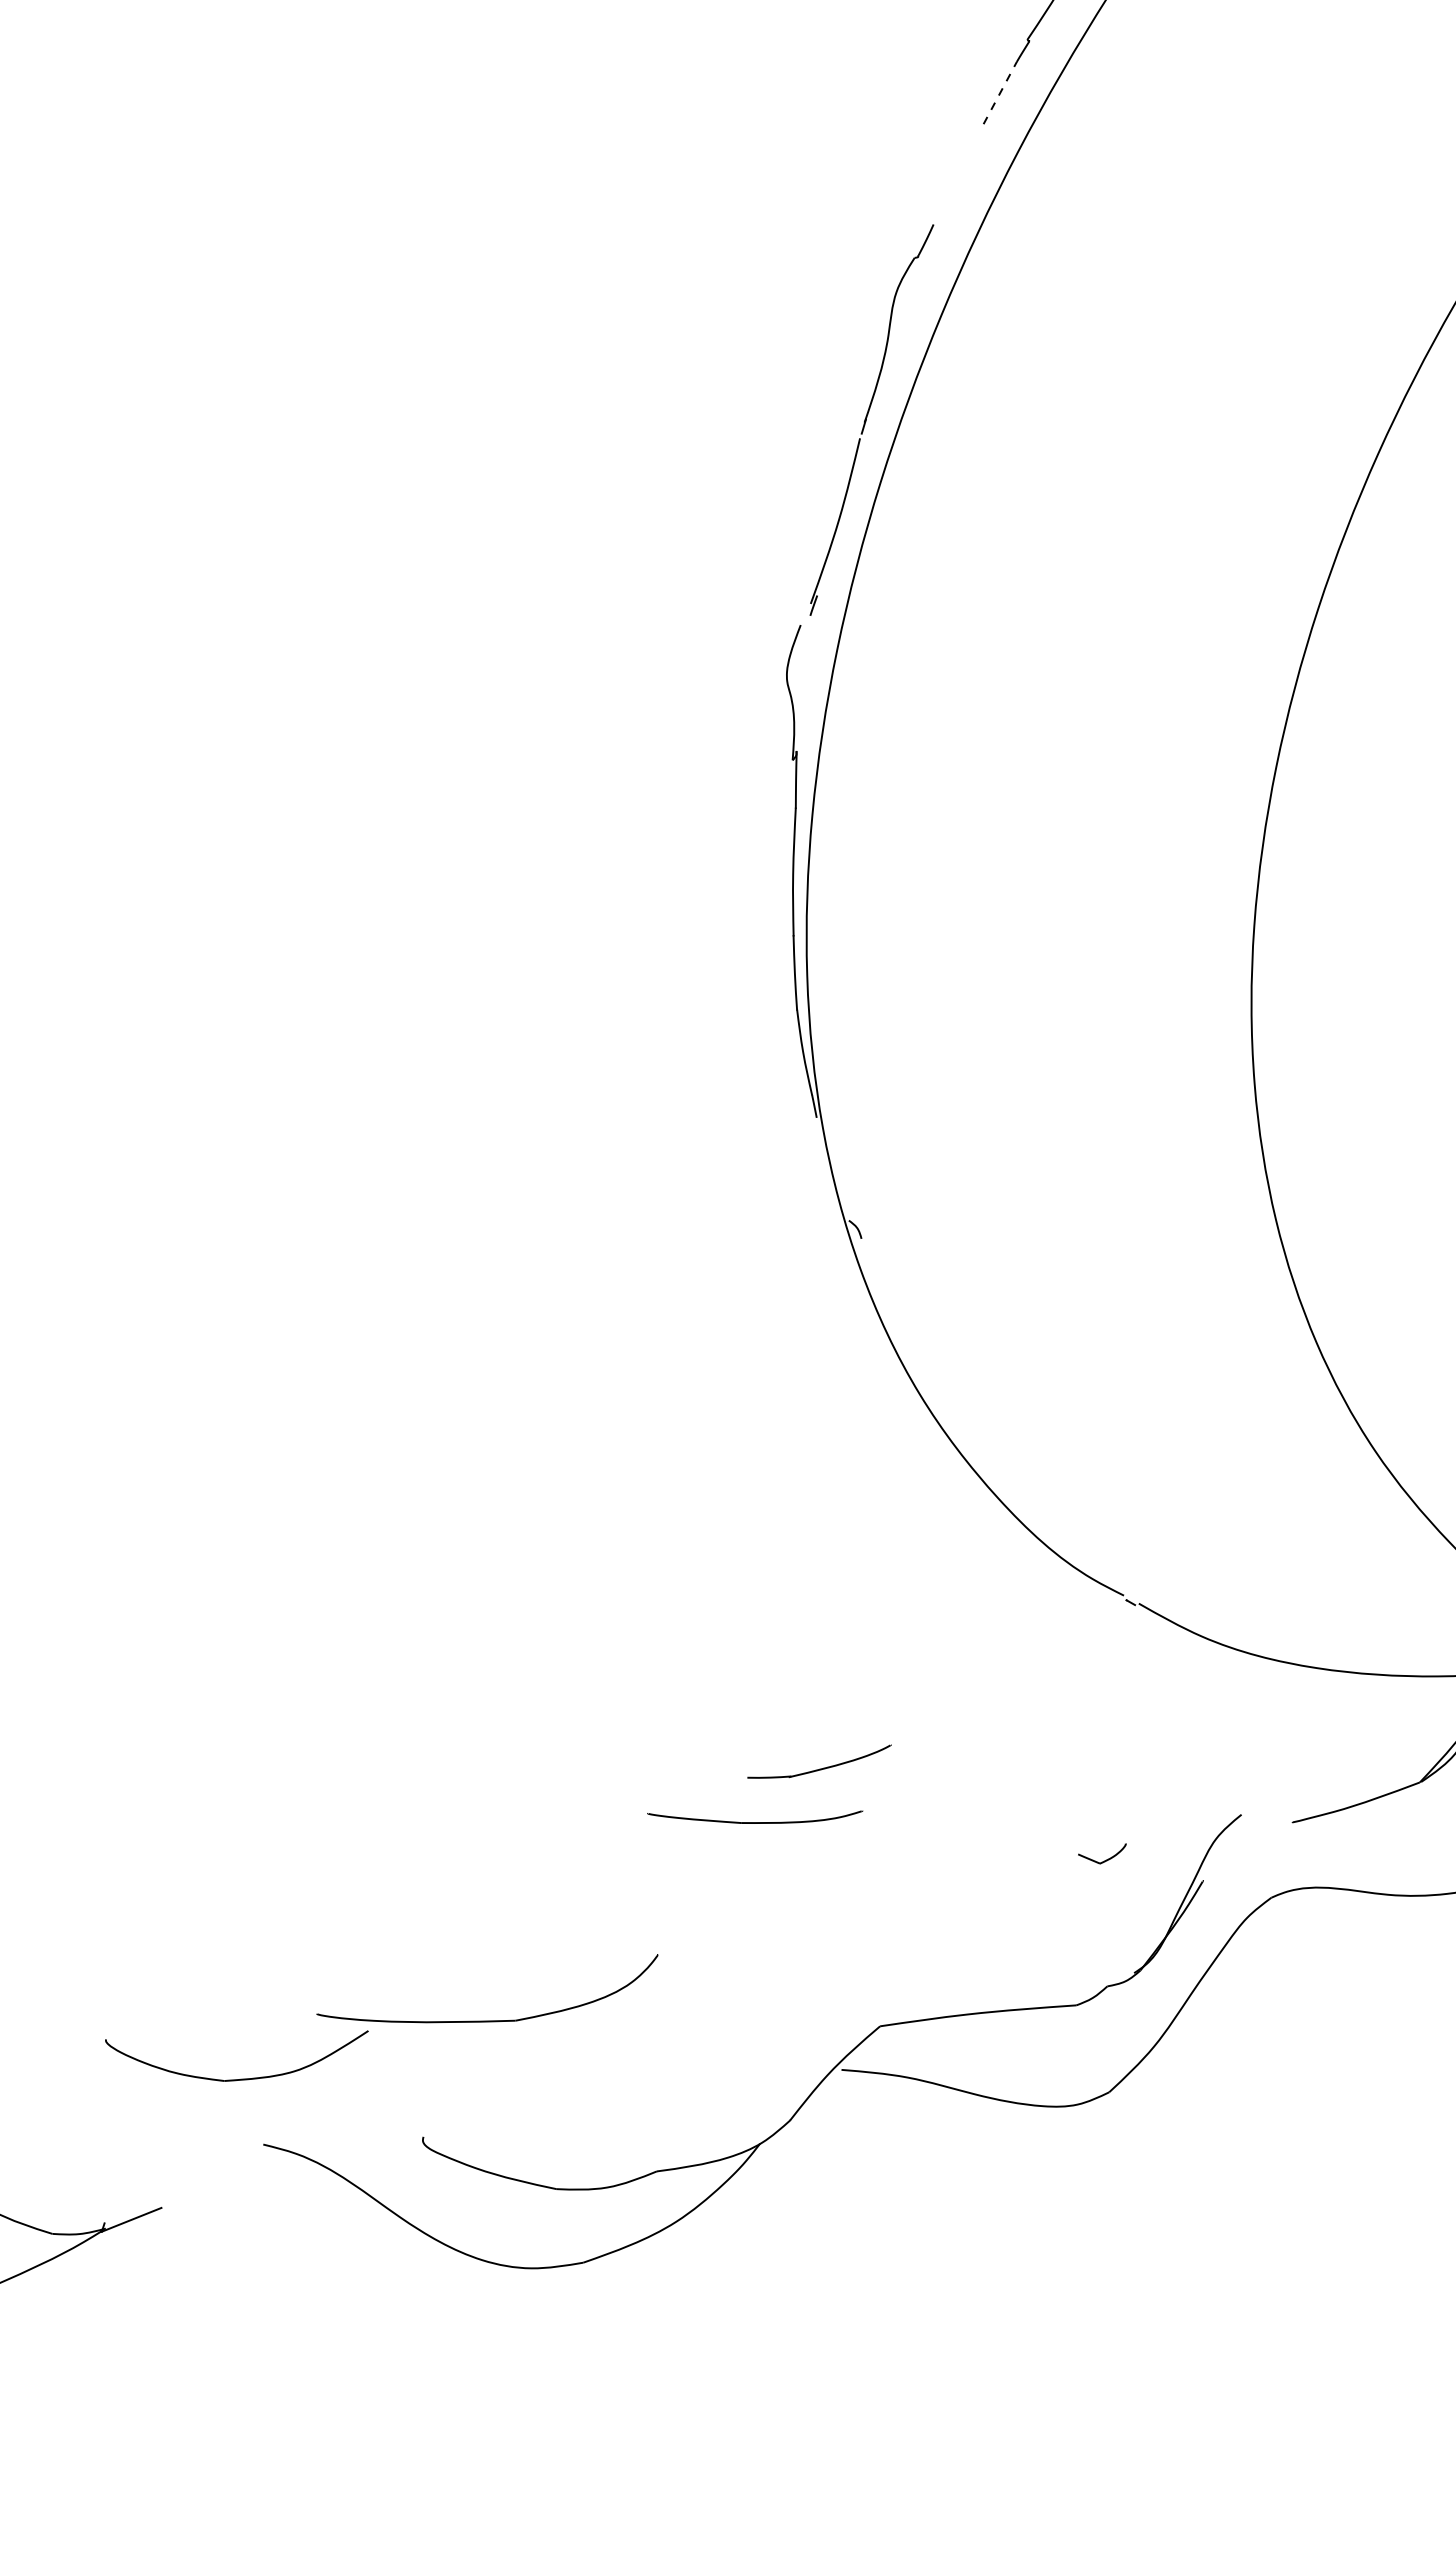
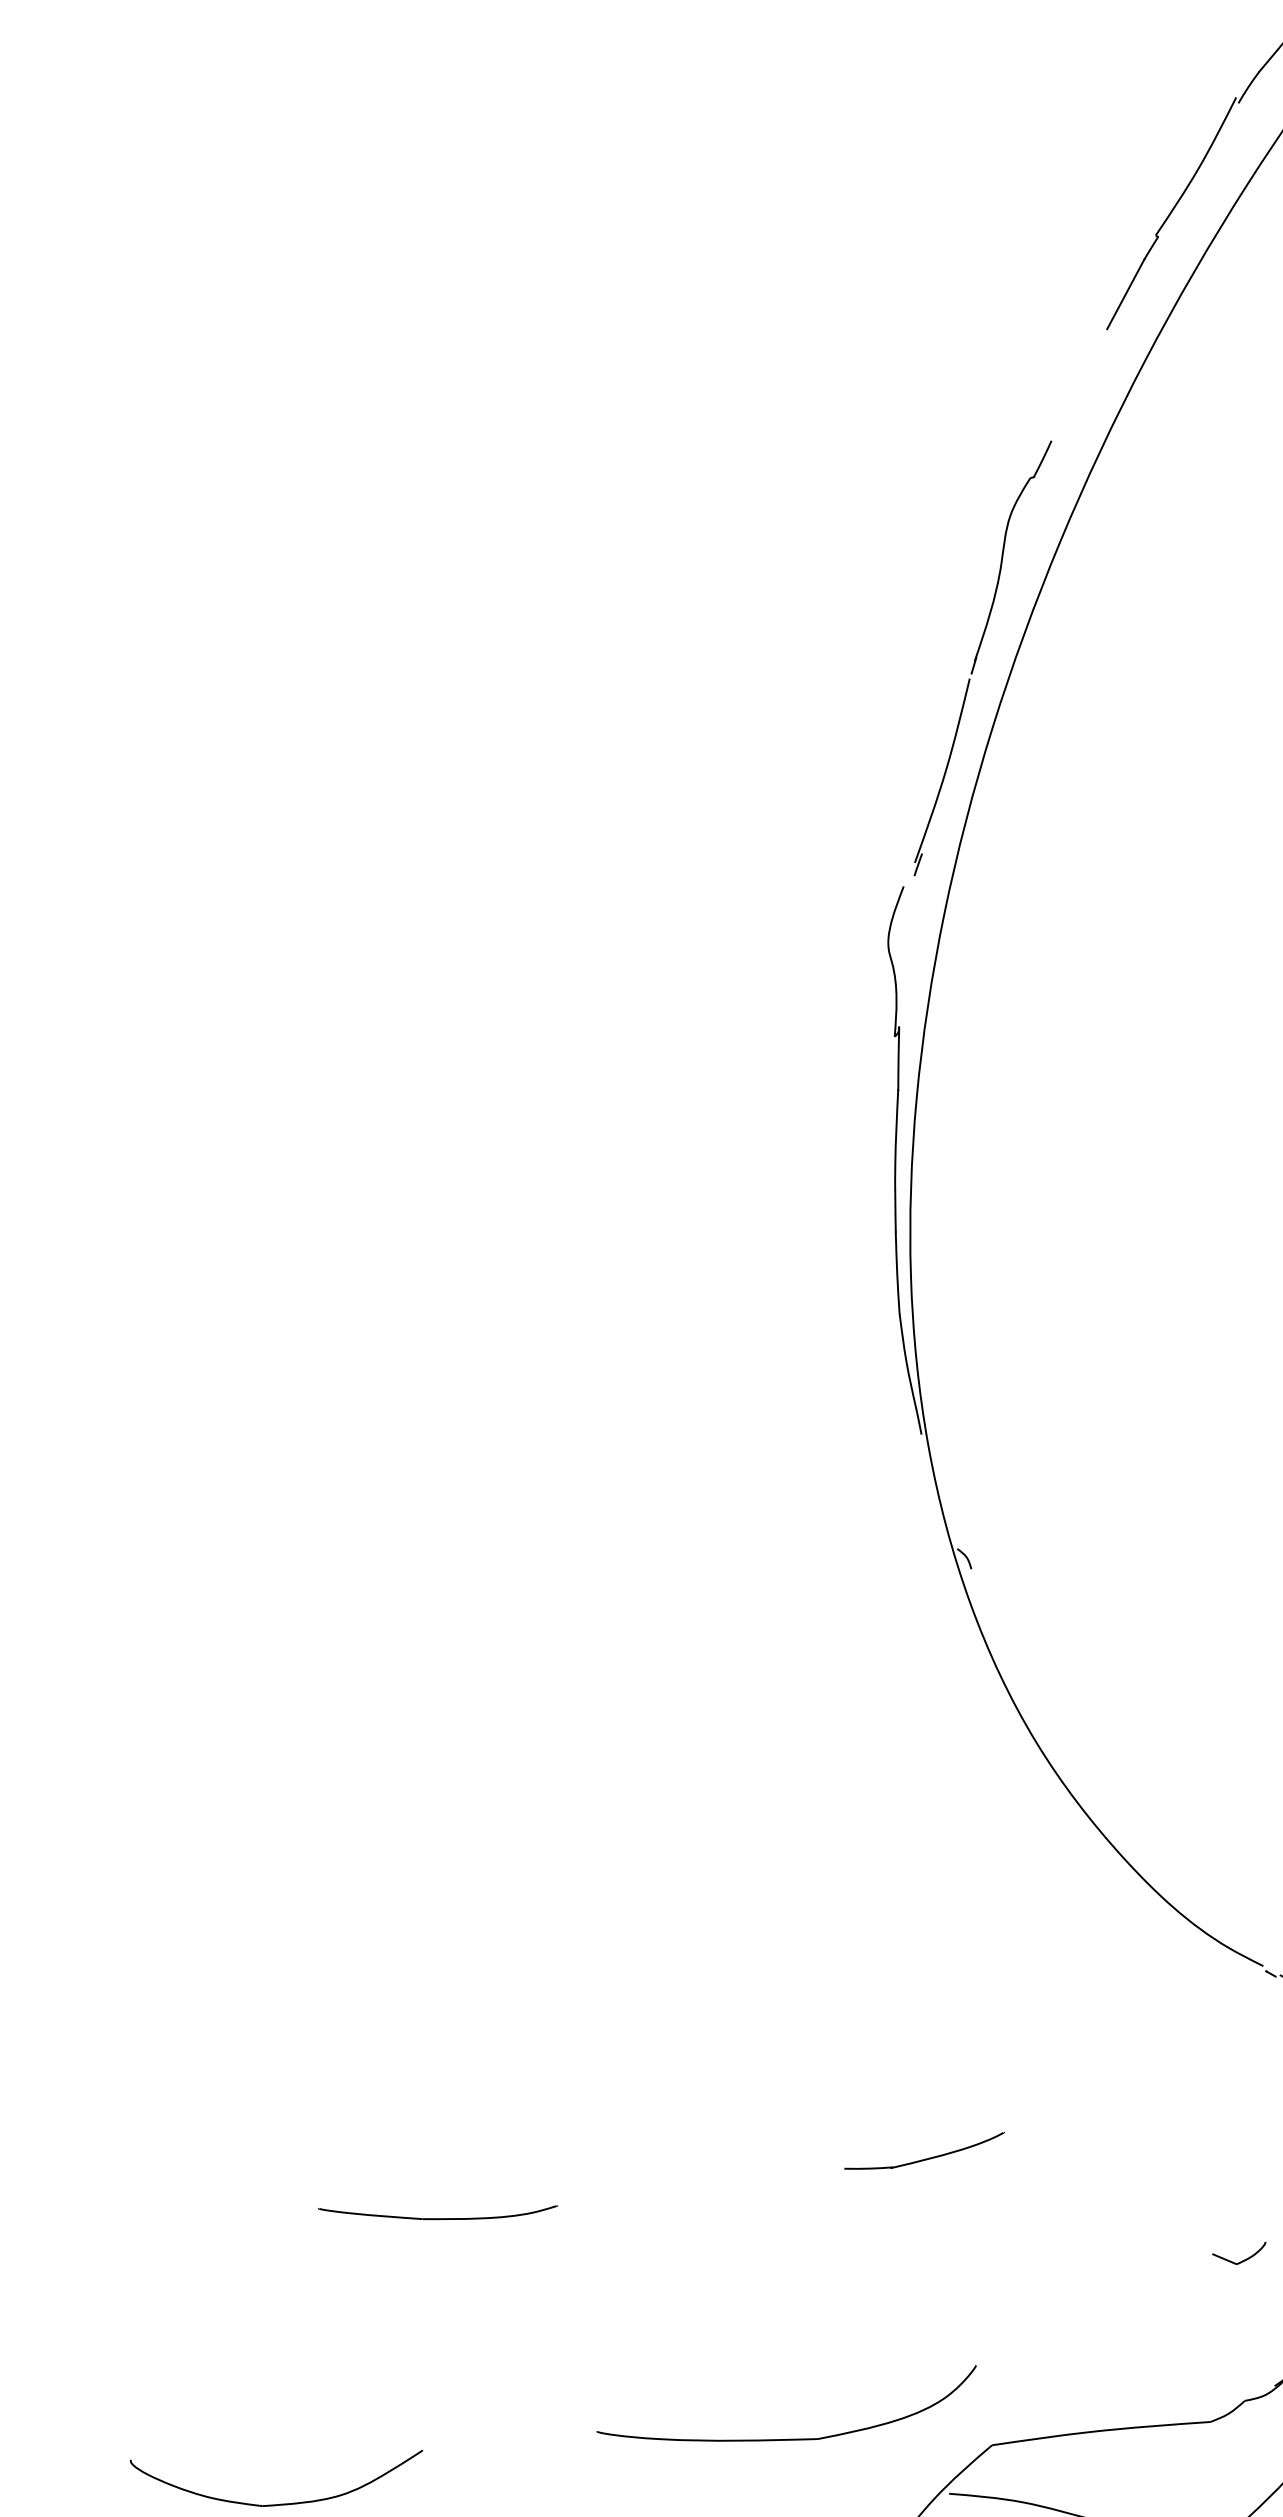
line: (1000, 92) -> (1125, 293), dashed -> solid
part: (755, 1816) -> (438, 2211), moved
part: (487, 2020) -> (786, 2438), moved

